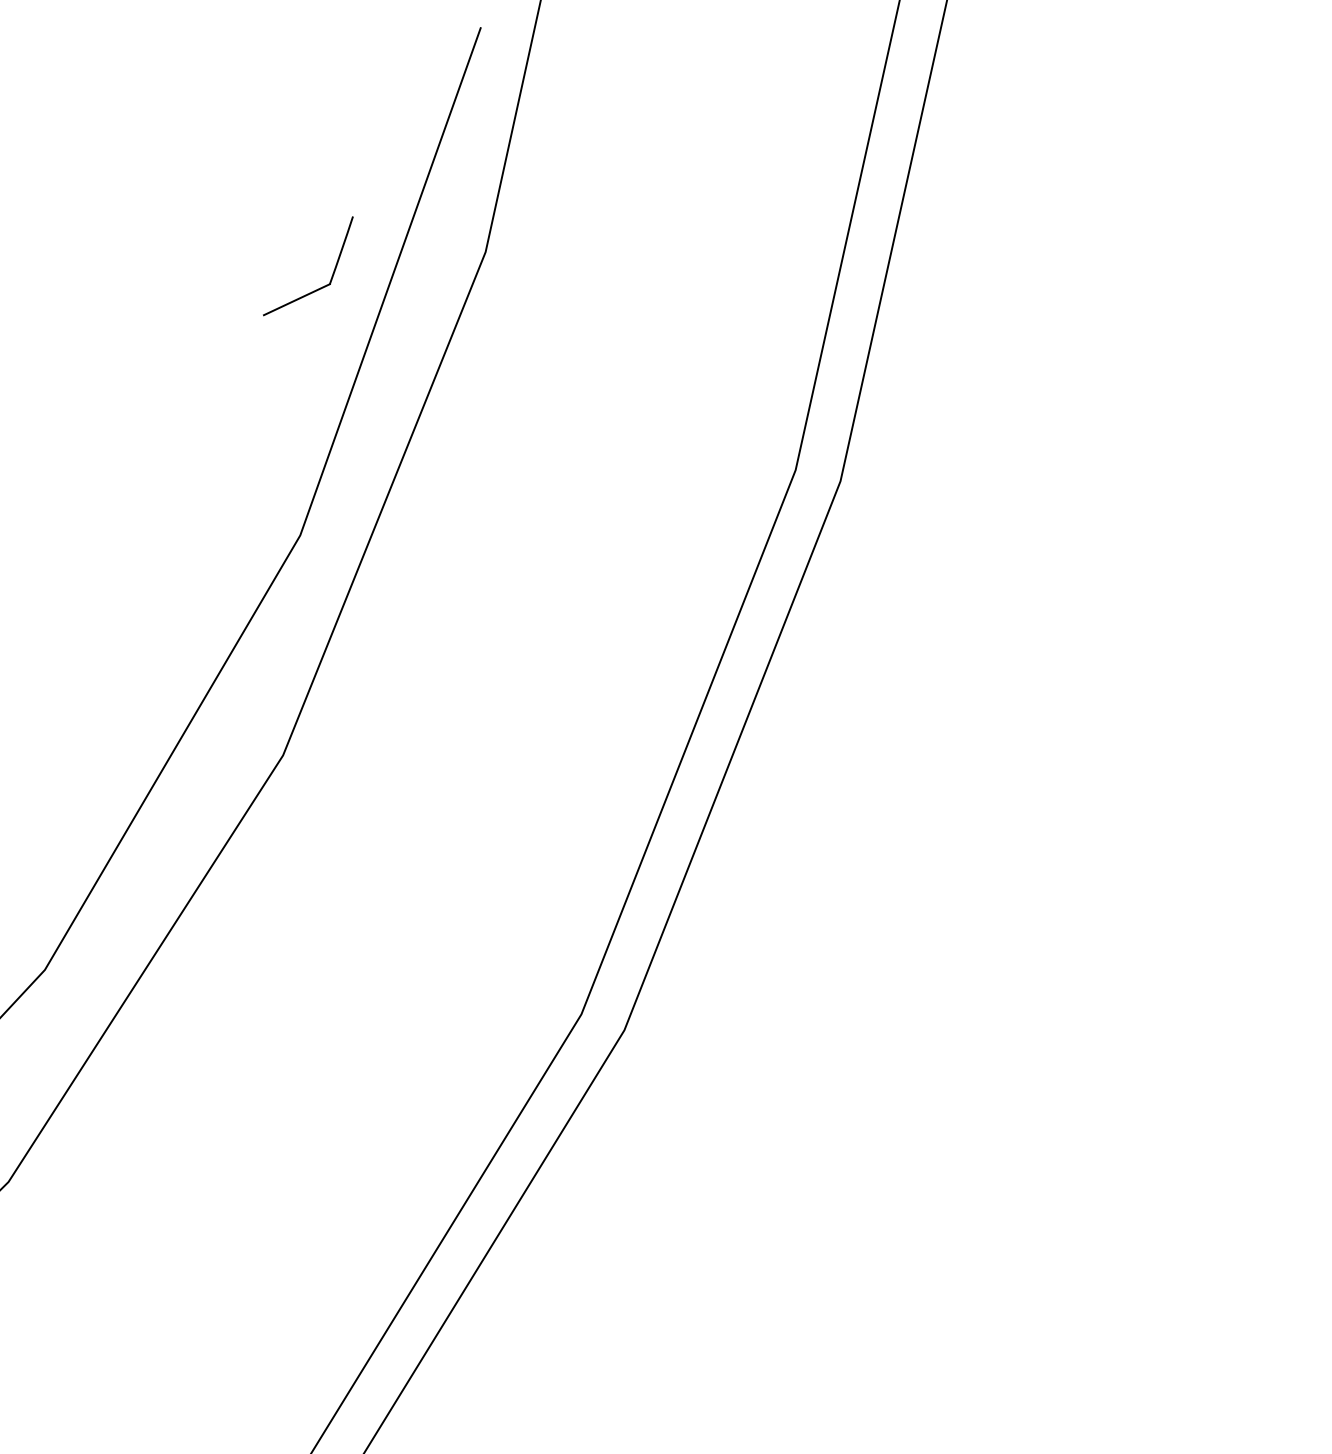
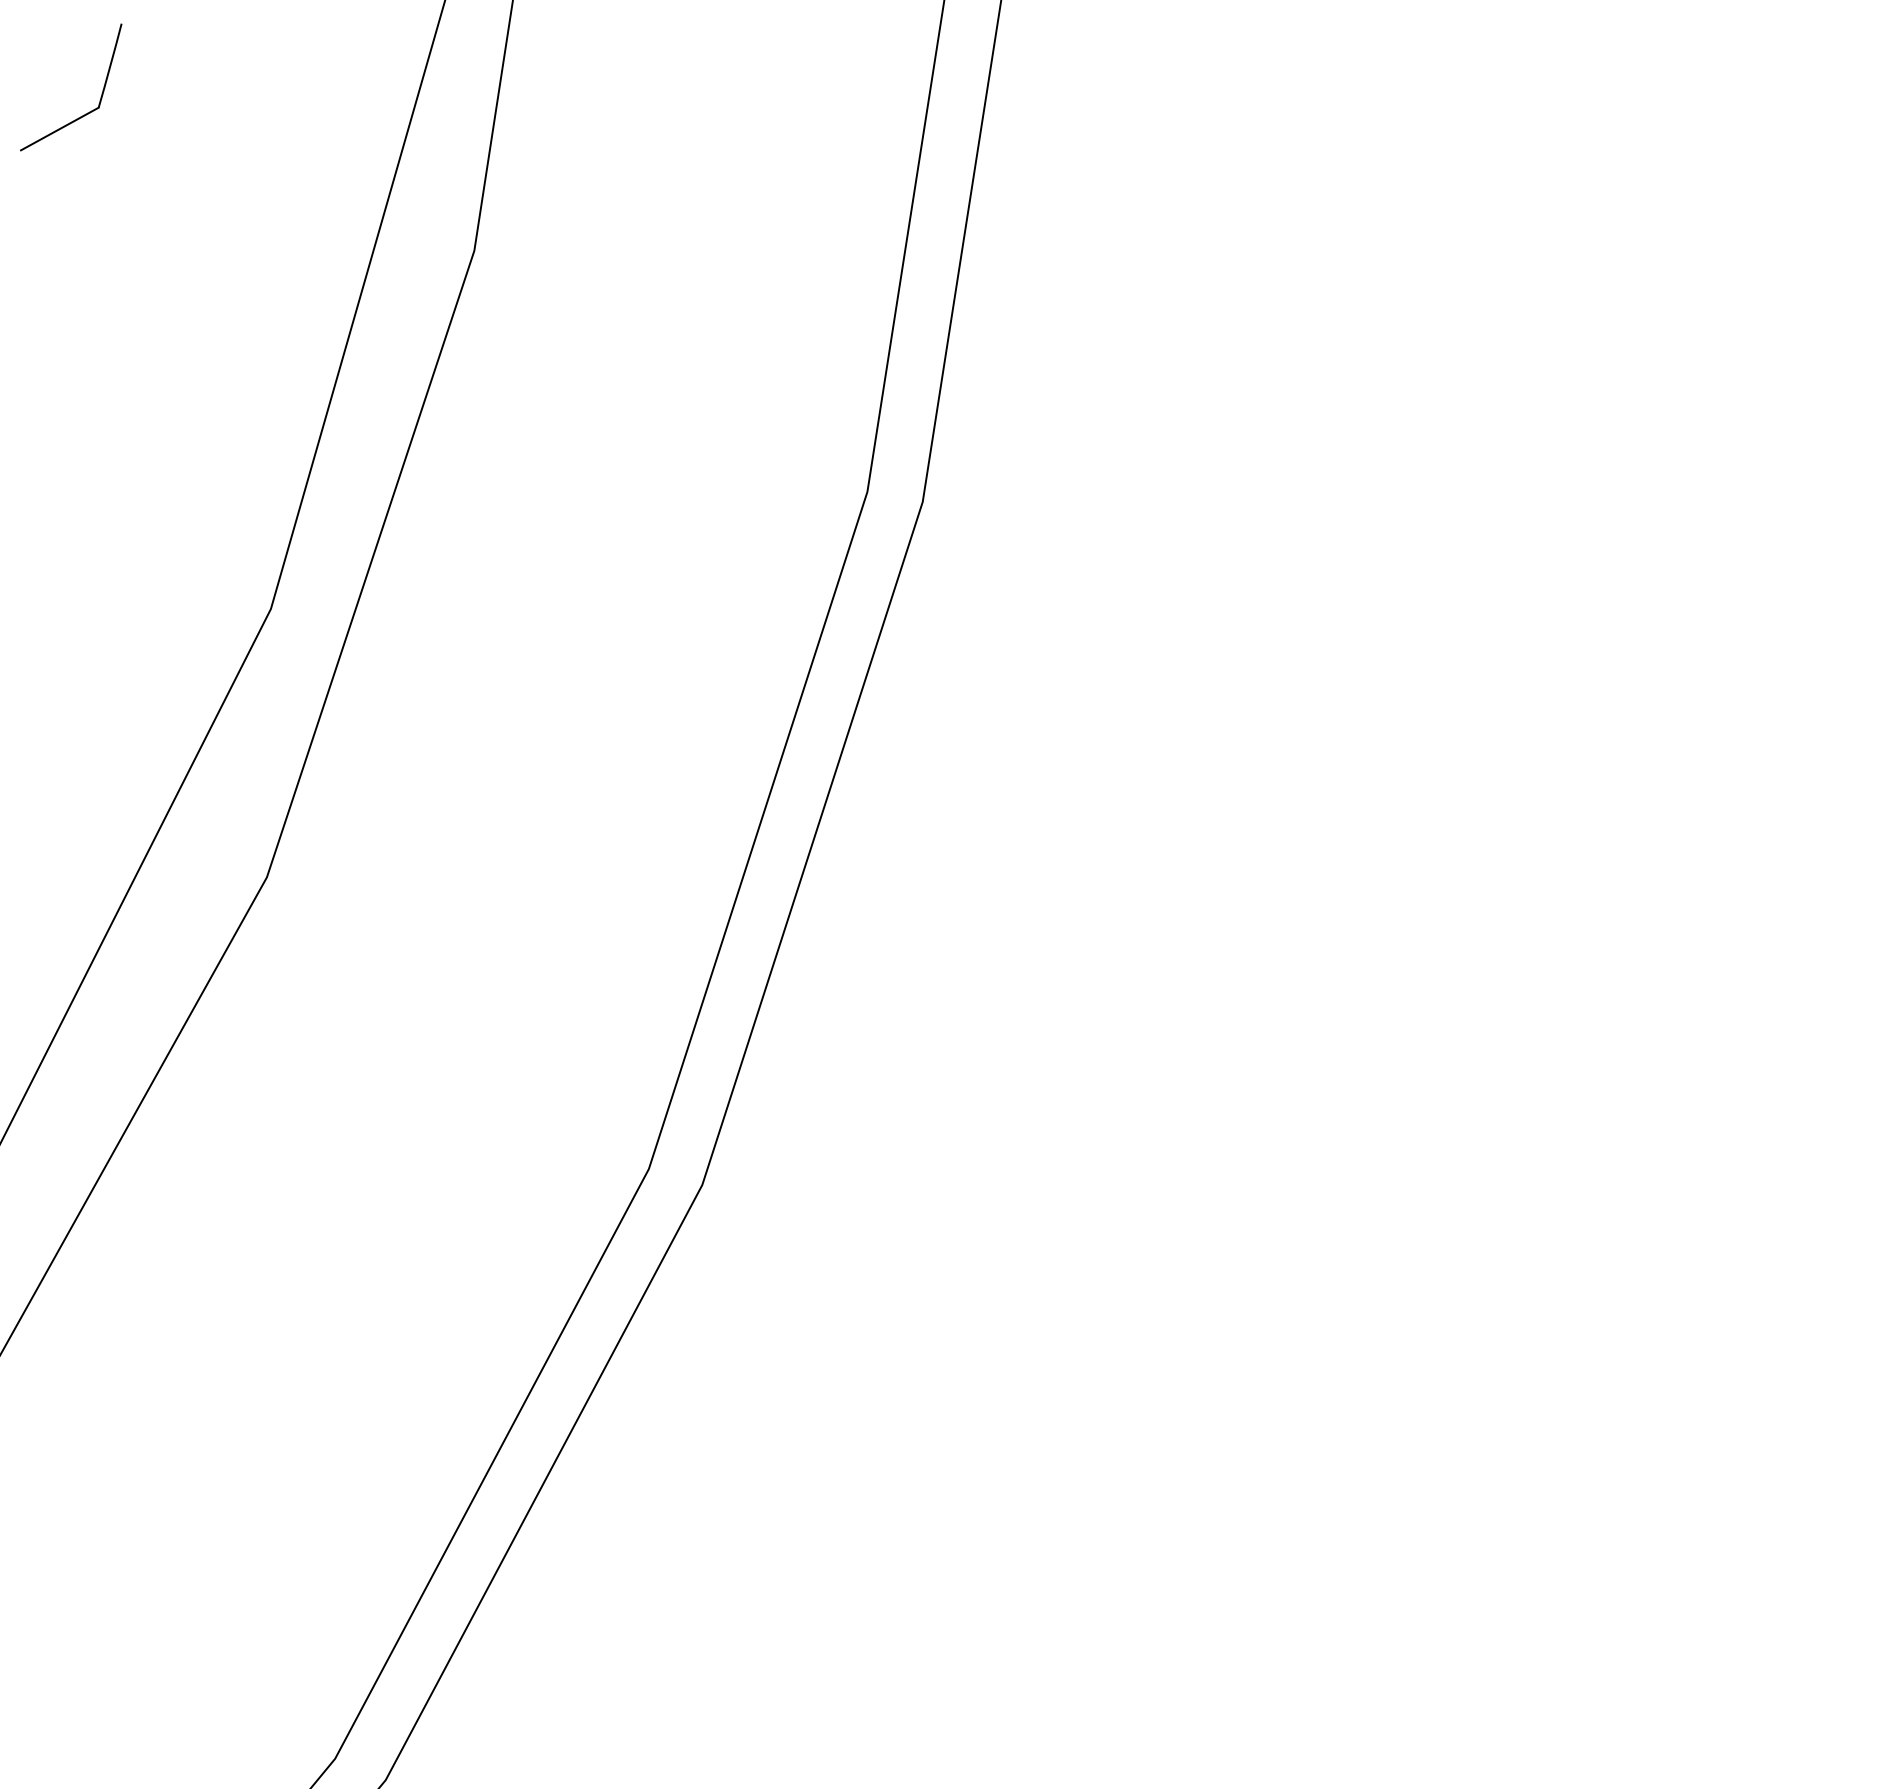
part: (318, 288) -> (85, 113), moved

